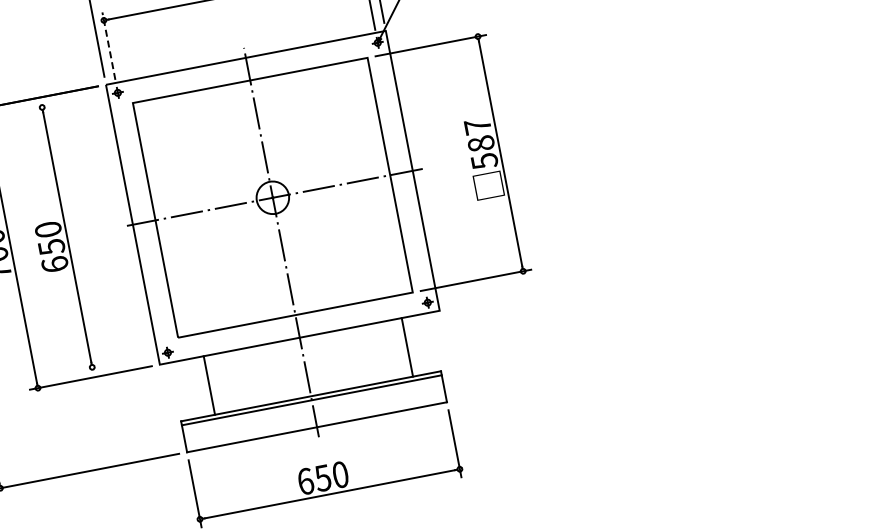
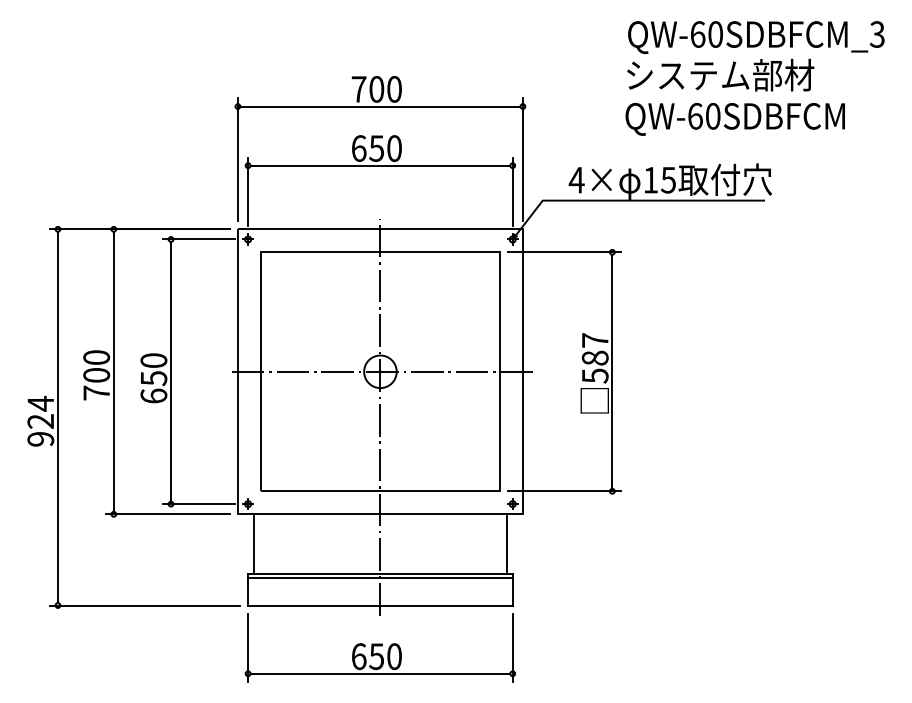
line: (109, 45) -> (248, 191), dashed -> solid
line: (69, 102) -> (198, 239), added
line: (407, 346) -> (507, 543), moved
line: (119, 362) -> (198, 504), added
line: (209, 384) -> (253, 543), moved

